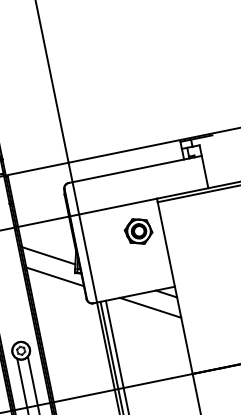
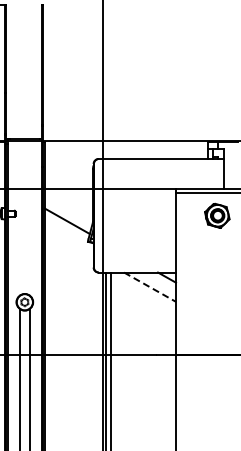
part: (138, 231) -> (217, 215), moved
line: (54, 276) -> (68, 241), removed
line: (151, 308) -> (150, 287), solid -> dashed

